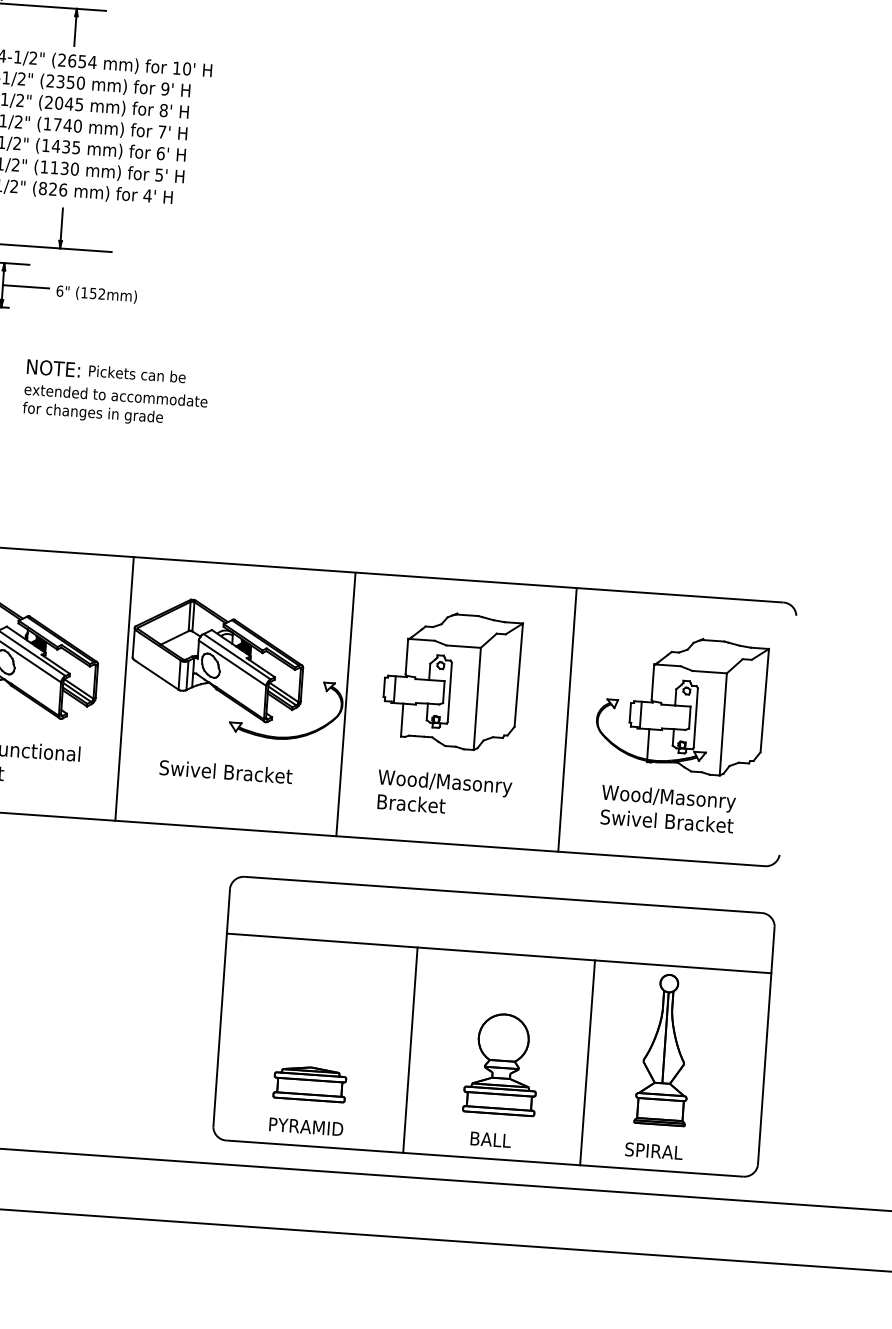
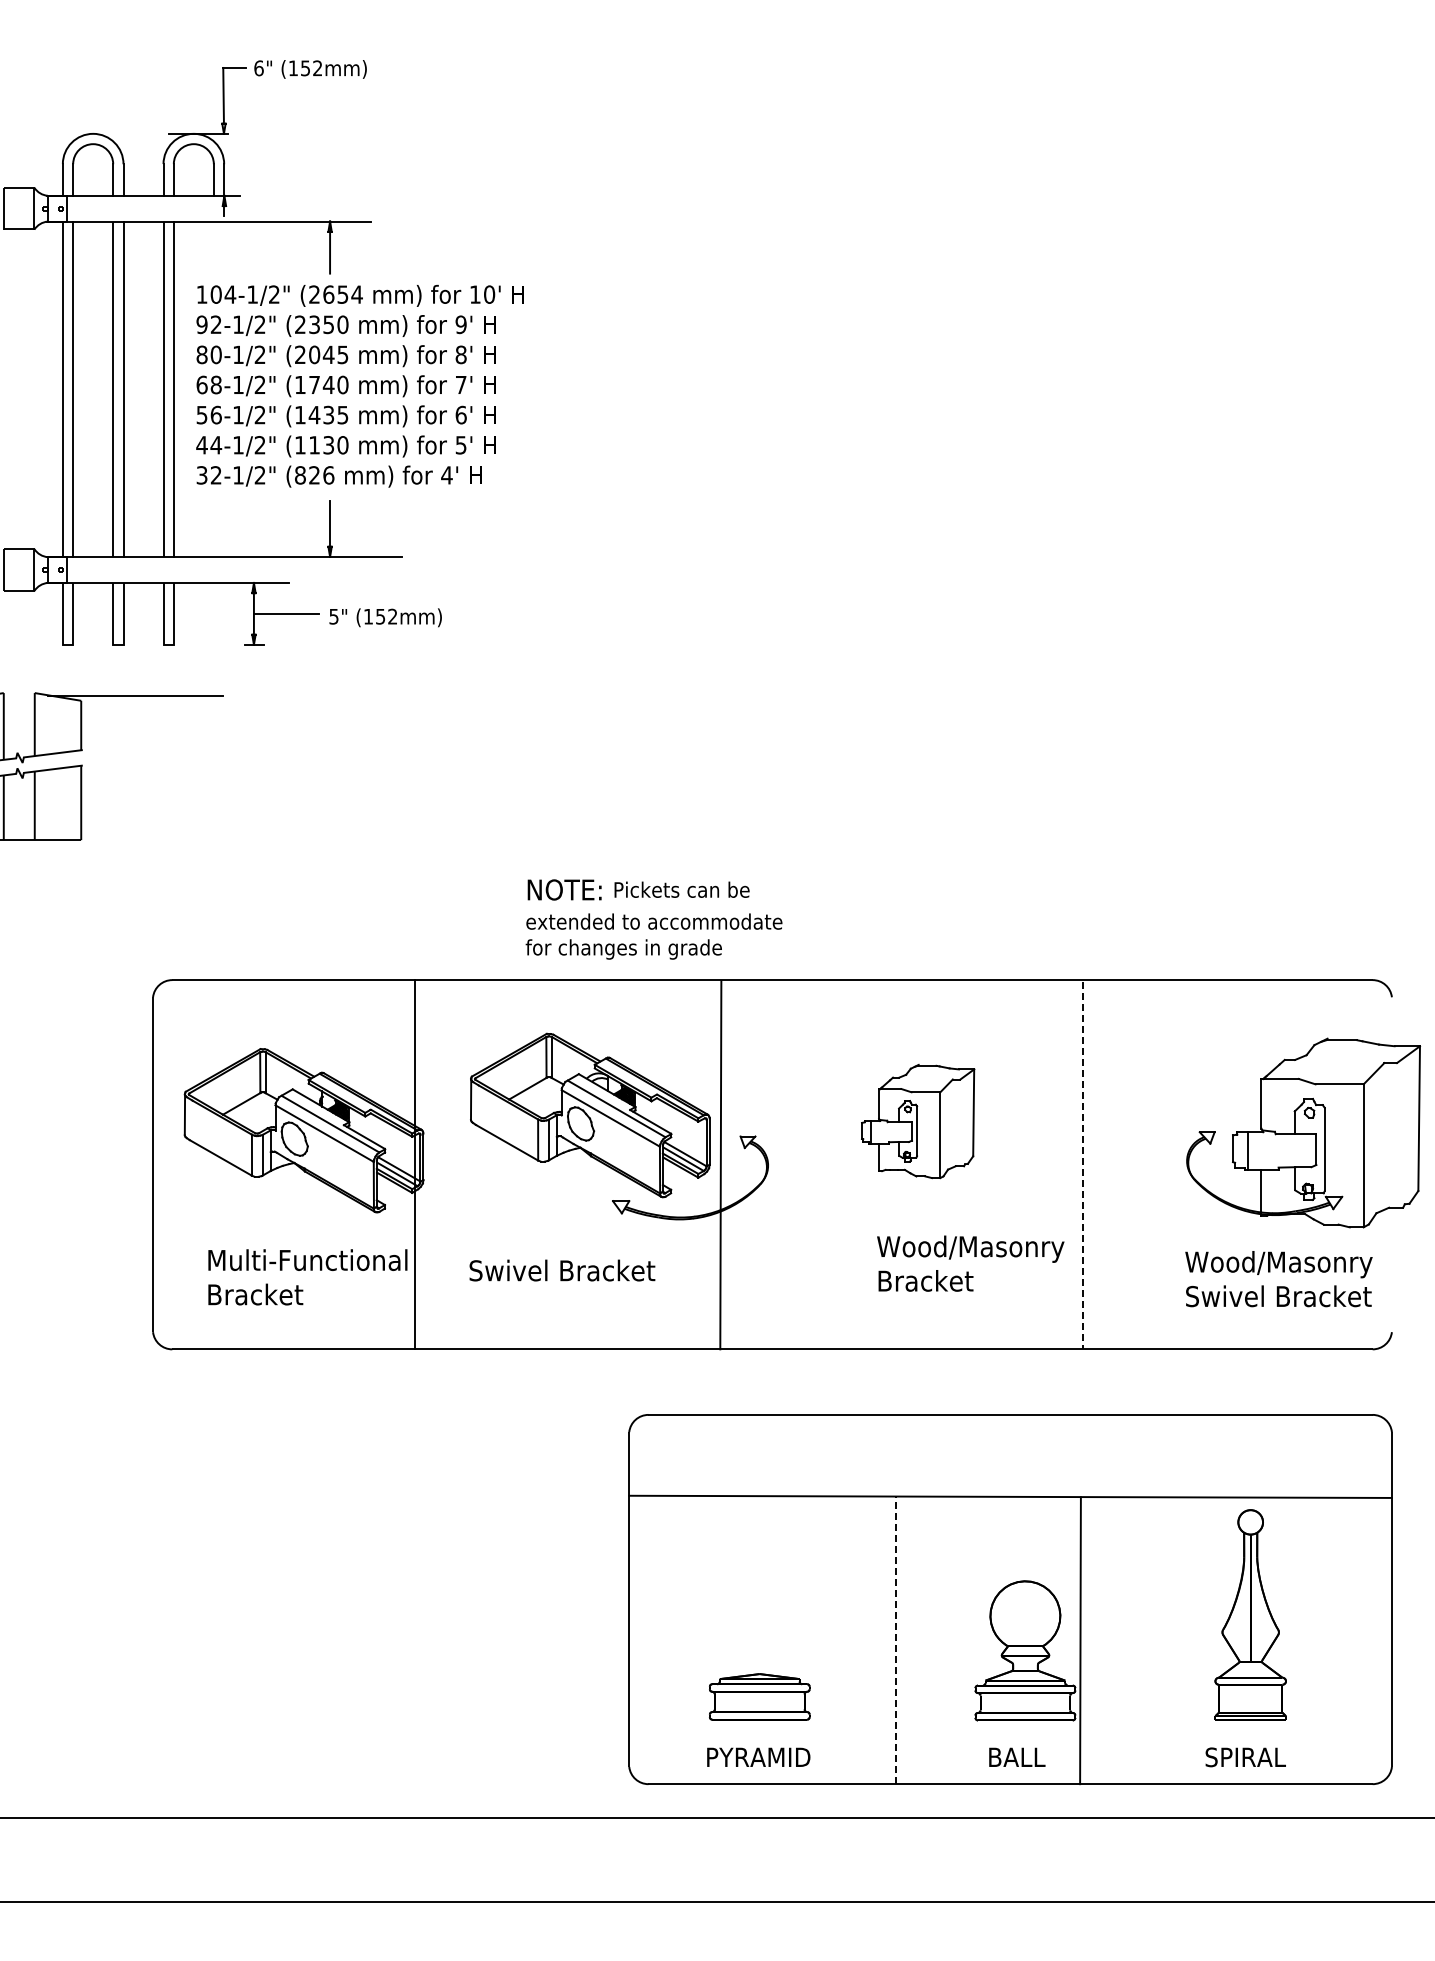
text: (59, 291) -> (333, 616), 6" -> 5"
text: (115, 393) -> (653, 919), moved
part: (451, 680) -> (917, 1121), size x0.6
line: (124, 688) -> (414, 1164), moved
line: (345, 704) -> (720, 1165), moved
part: (681, 704) -> (1303, 1132), moved
line: (567, 720) -> (1083, 1165), solid -> dashed
text: (226, 771) -> (562, 1270), moved
text: (444, 793) -> (970, 1263), moved
text: (667, 809) -> (1278, 1279), moved
line: (410, 1050) -> (896, 1640), solid -> dashed
line: (587, 1062) -> (1080, 1640), moved

